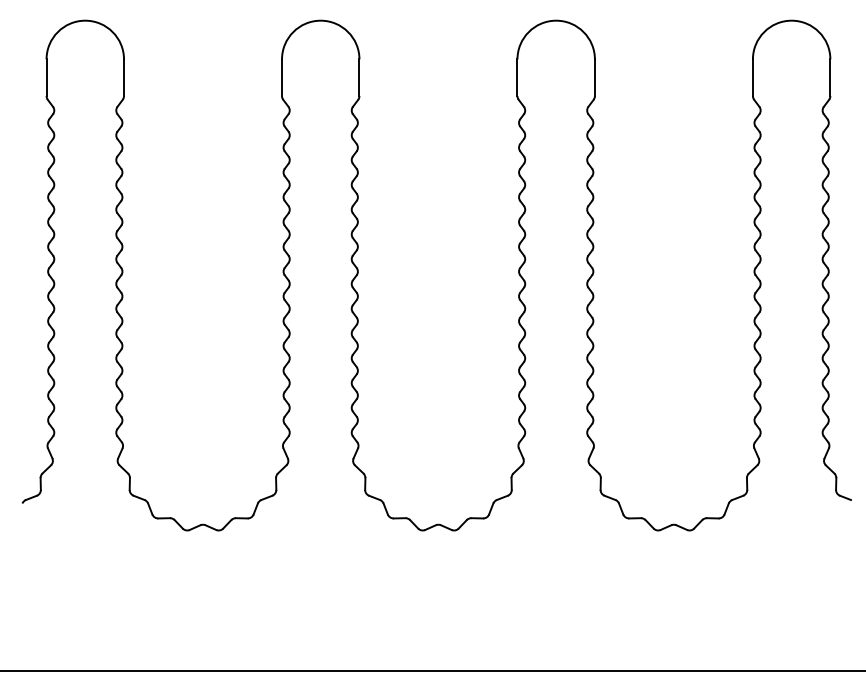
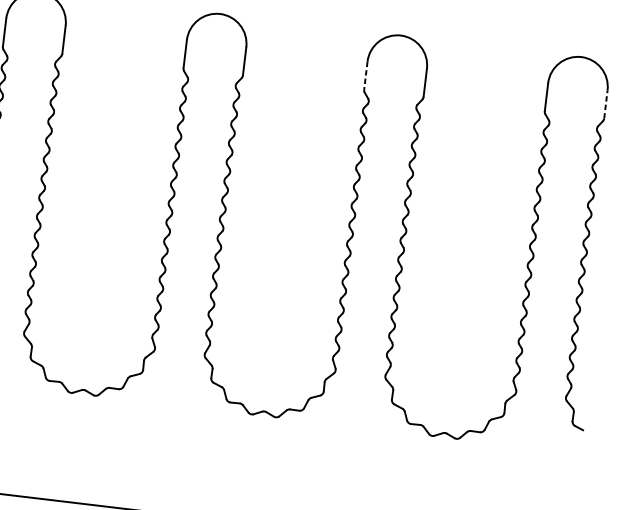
line: (830, 77) -> (606, 104), solid -> dashed
line: (517, 78) -> (365, 76), solid -> dashed

